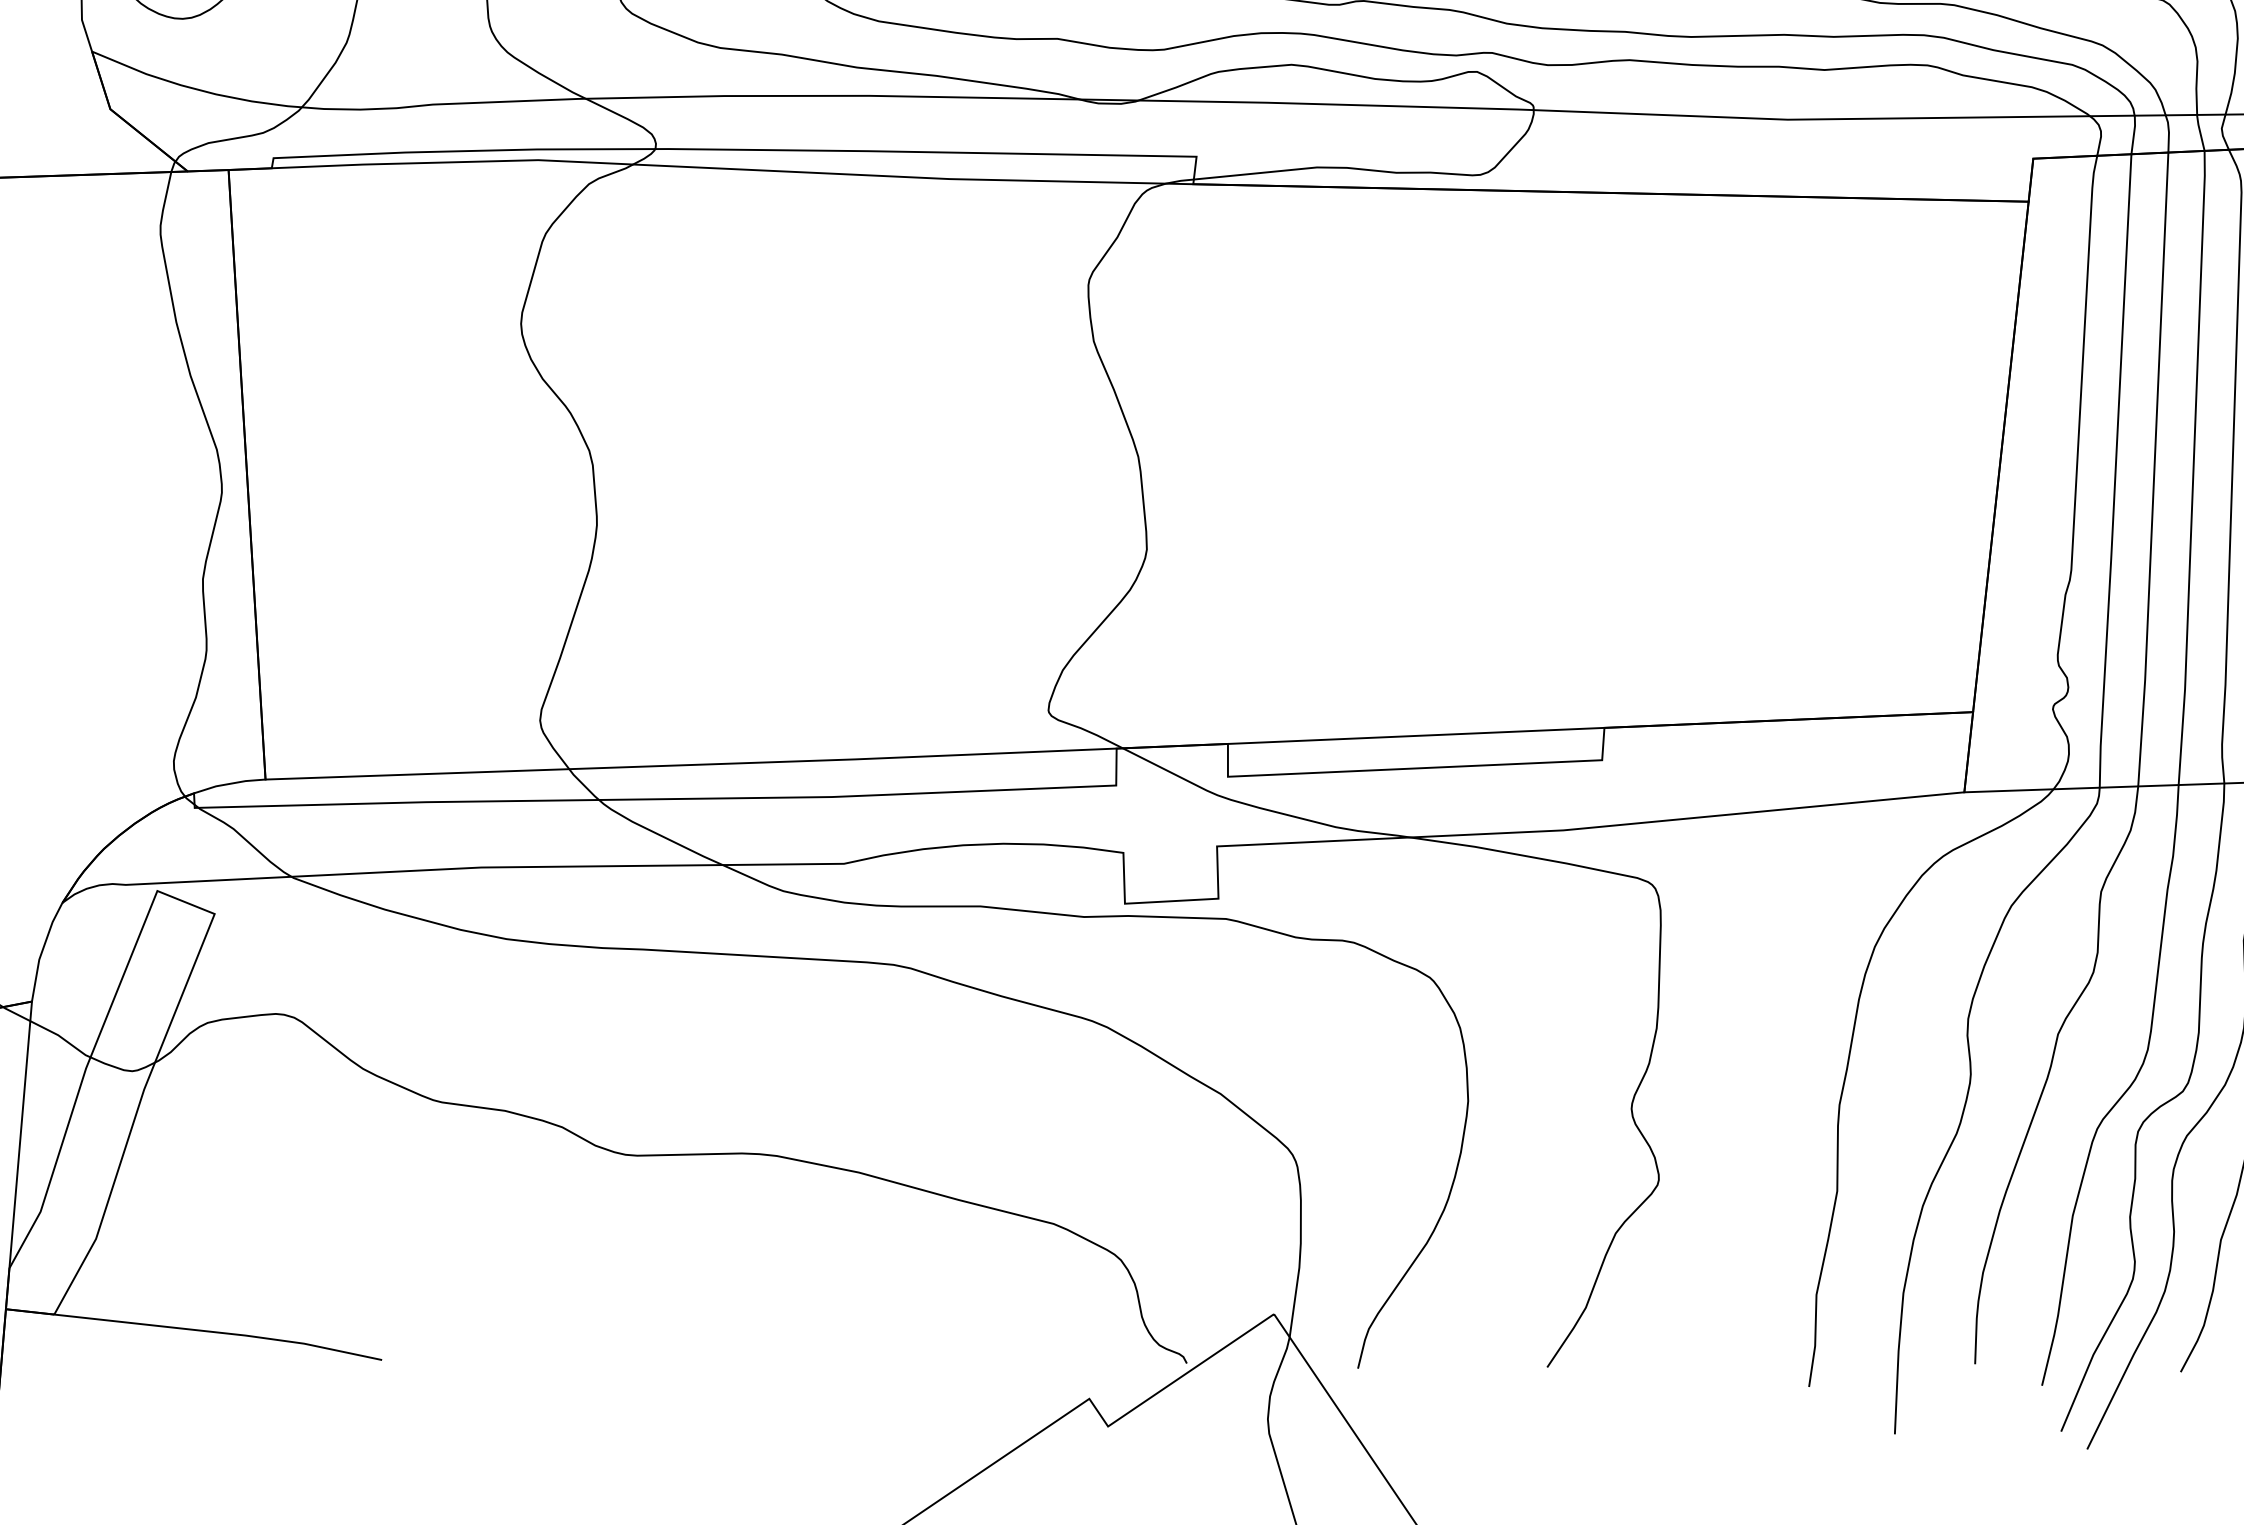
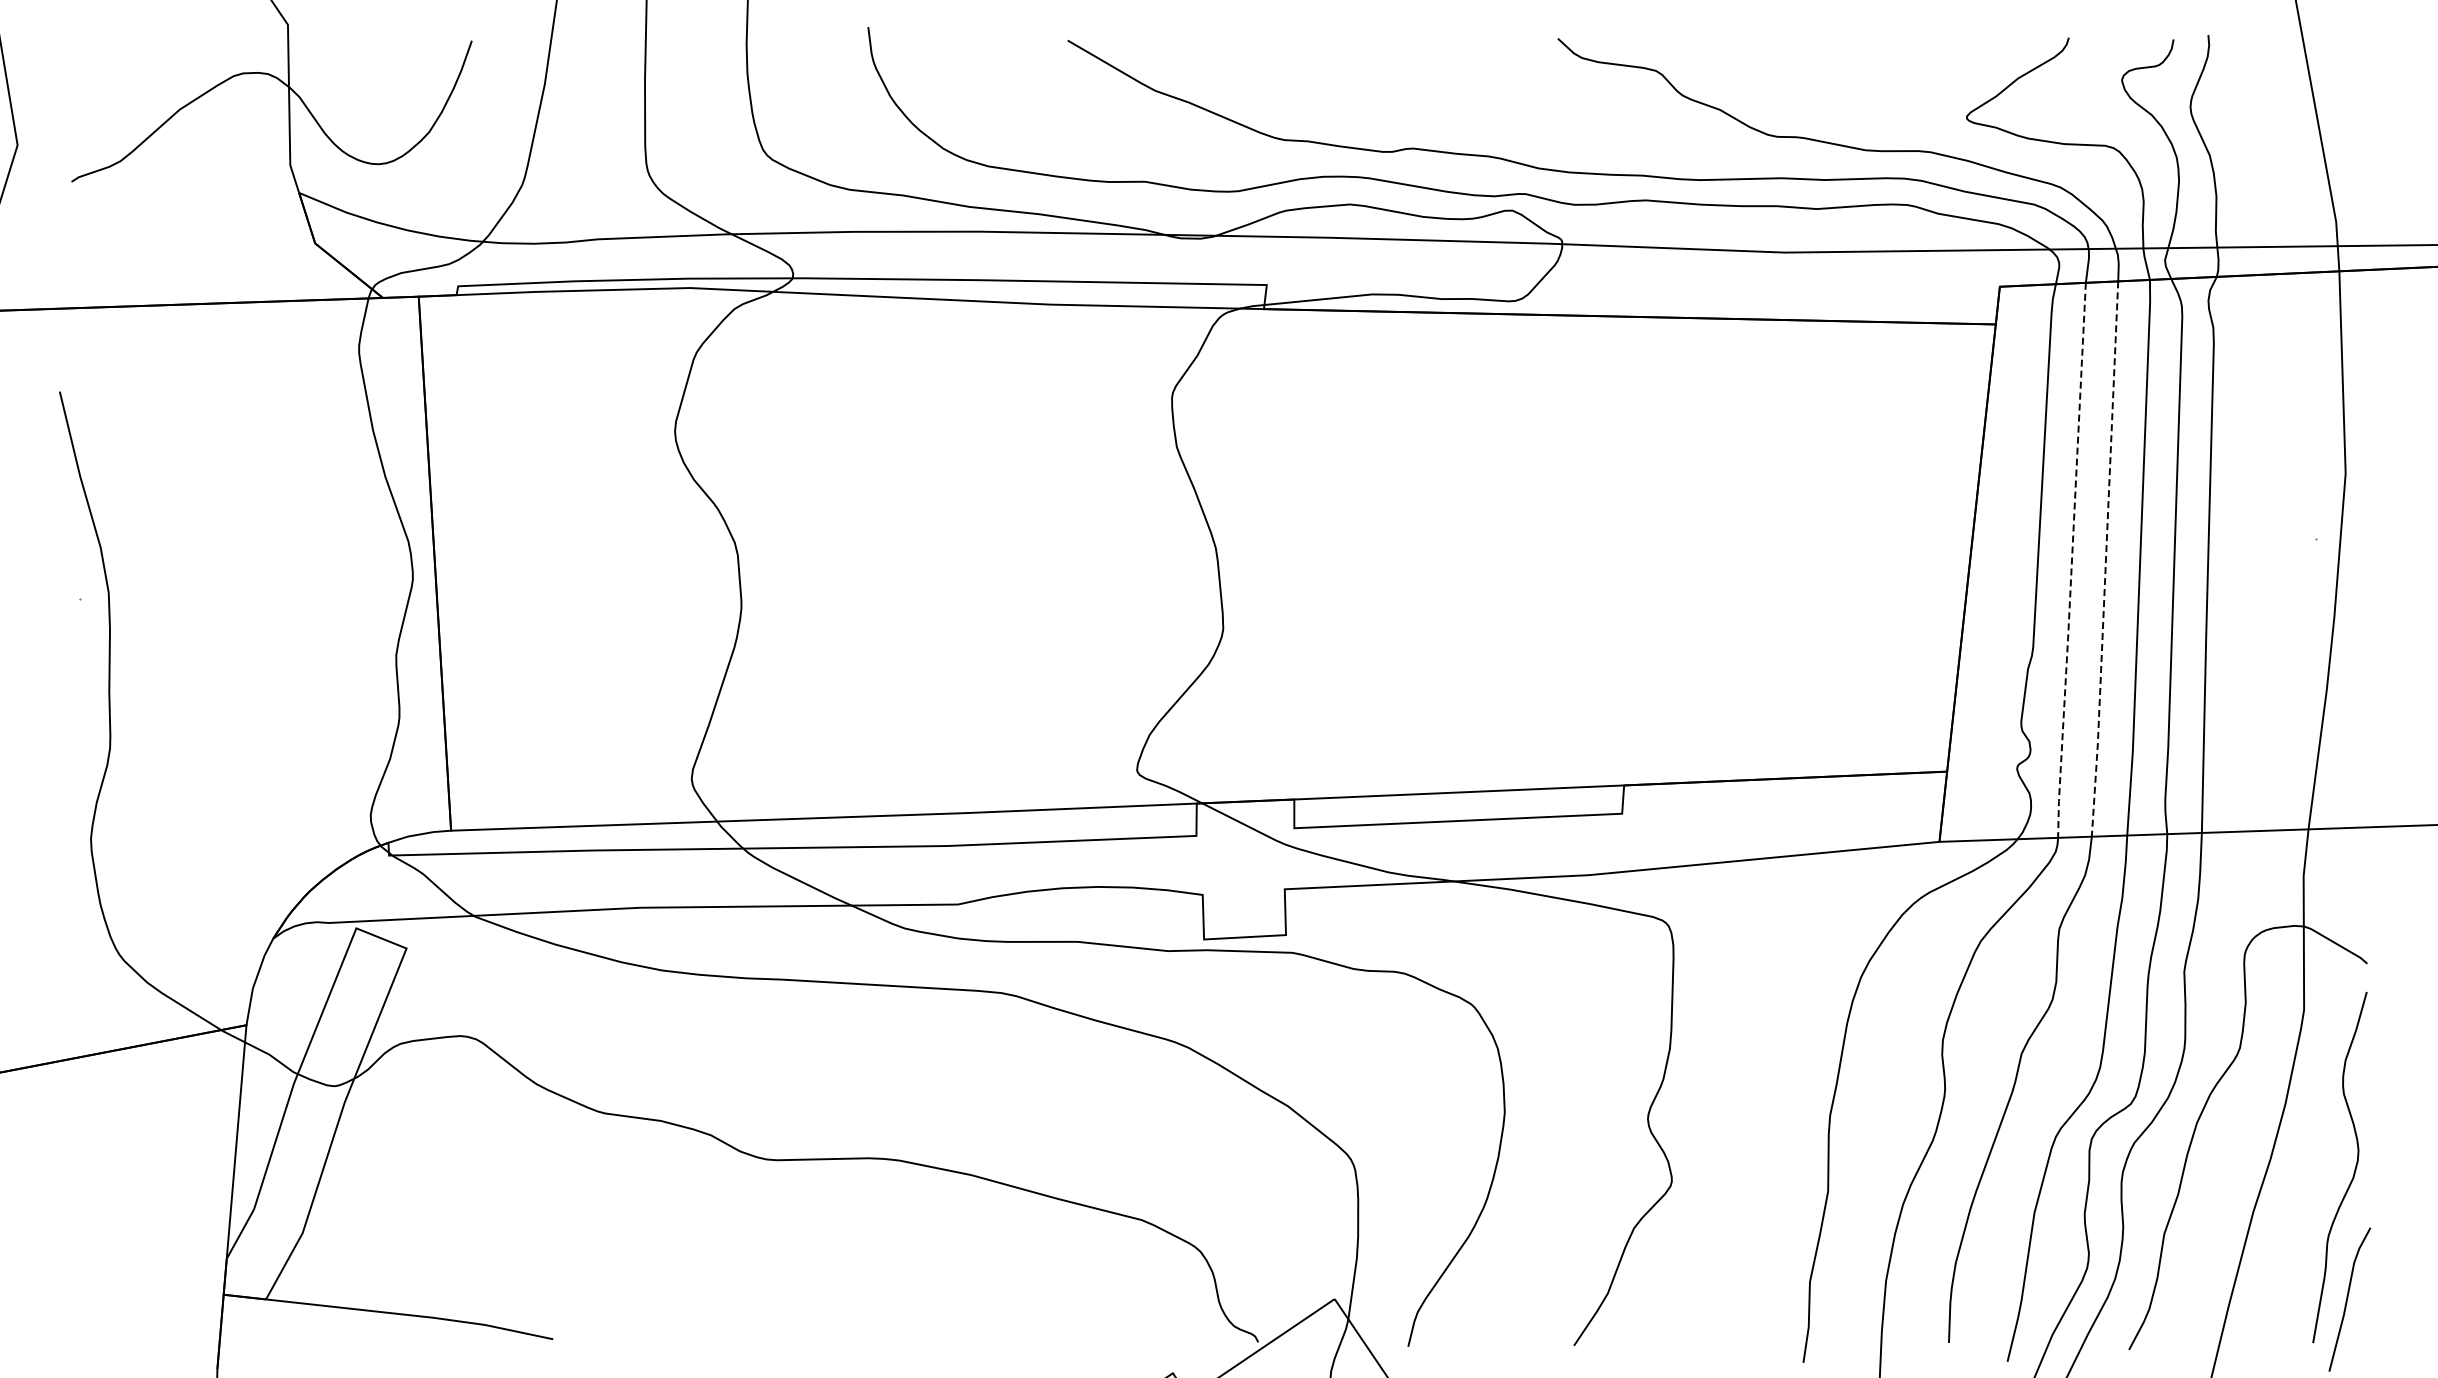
line: (2153, 471) -> (2105, 560), solid -> dashed
line: (2115, 473) -> (2071, 562), solid -> dashed

